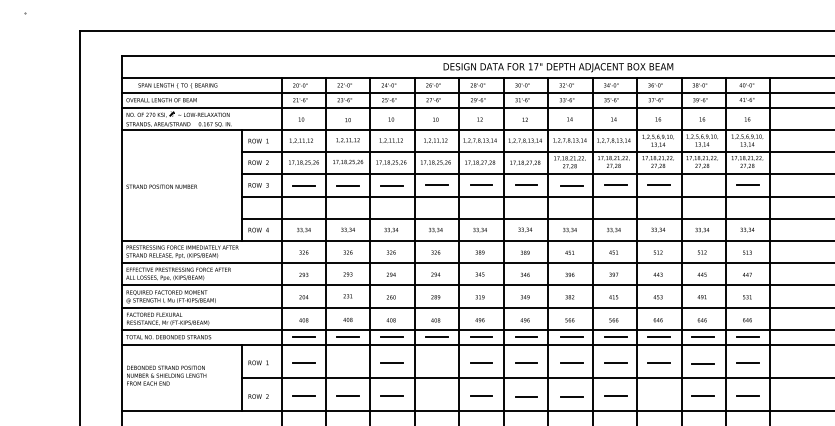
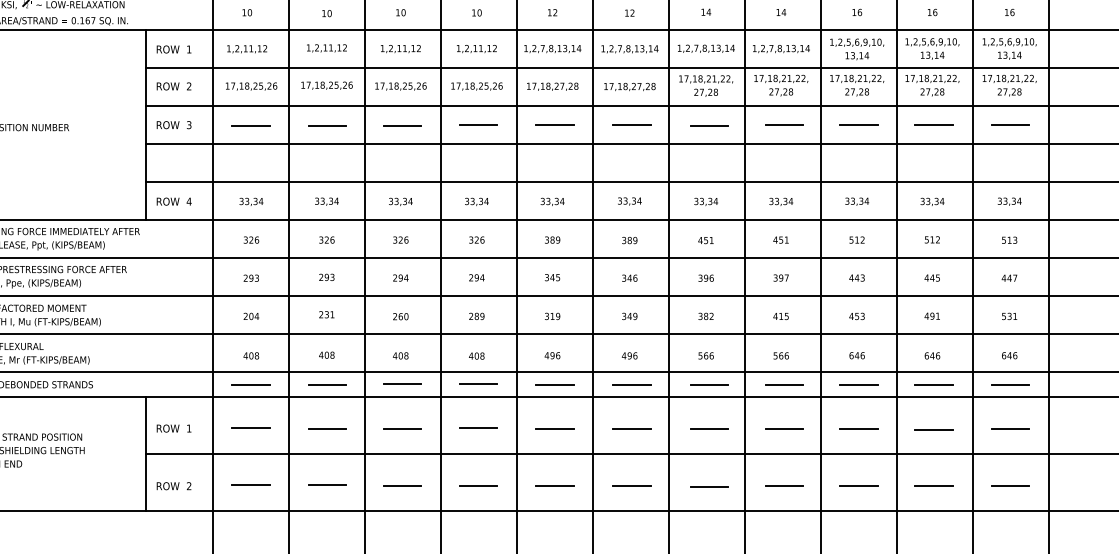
line: (702, 184) -> (932, 123), added
line: (347, 362) -> (325, 427), added
line: (436, 362) -> (478, 427), added
line: (436, 395) -> (478, 484), added
line: (658, 396) -> (857, 486), added

